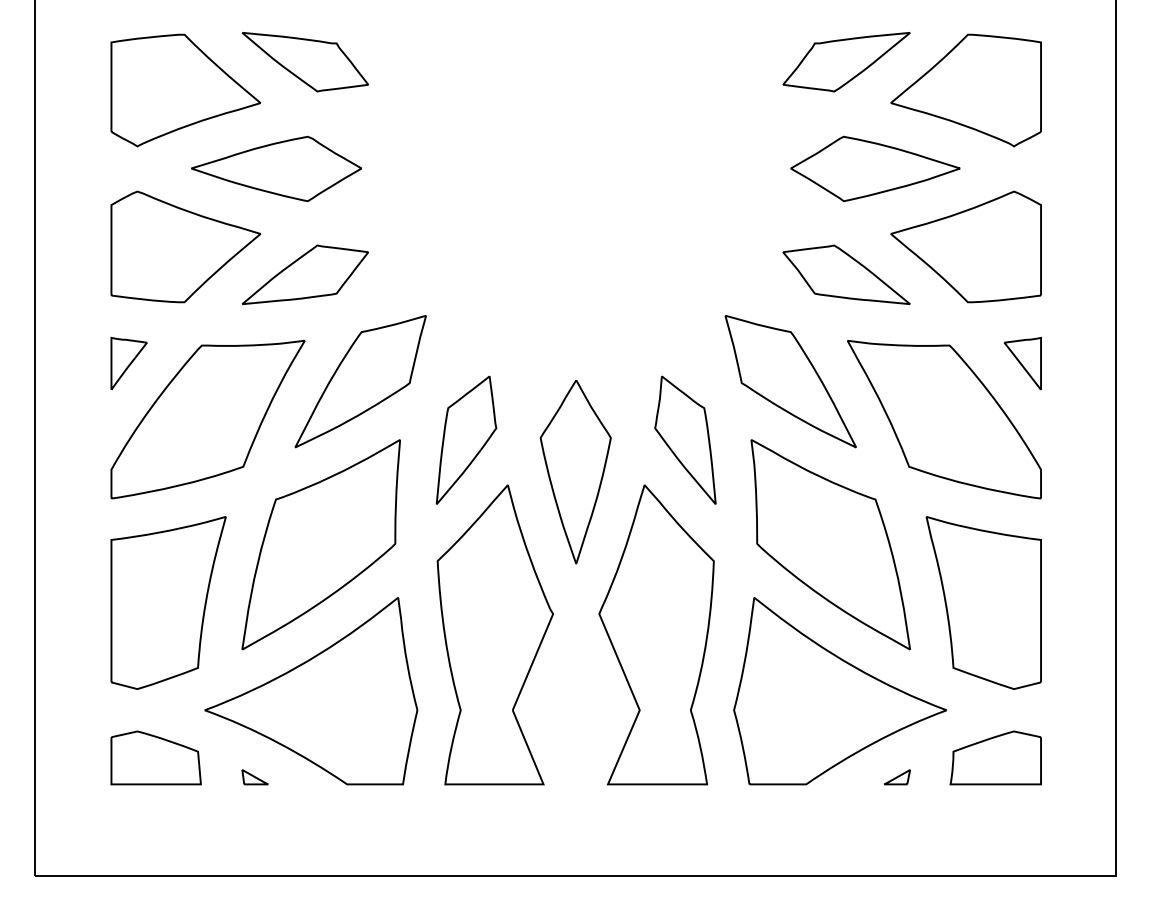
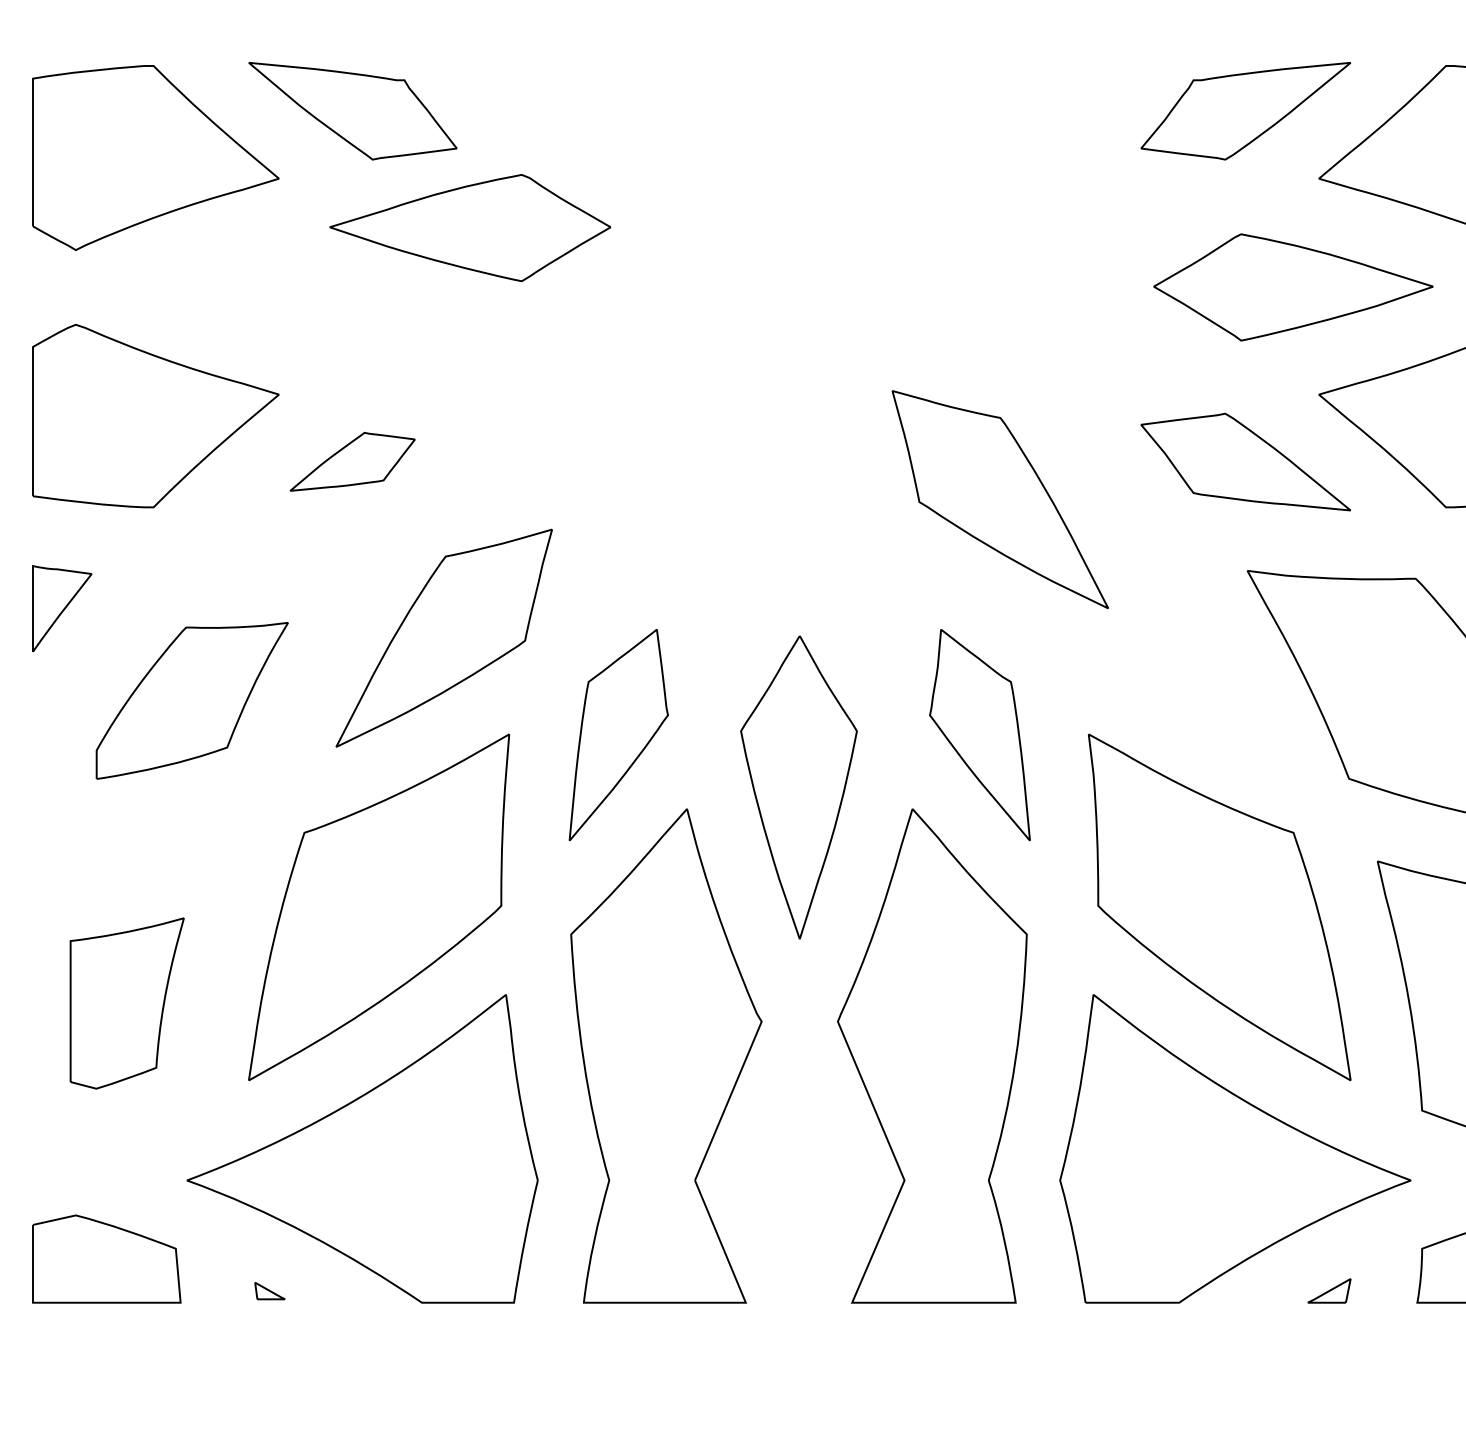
part: (276, 168) -> (470, 227), moved
part: (304, 274) -> (351, 461), size x0.6
part: (790, 381) -> (999, 499), moved
part: (207, 419) -> (191, 700), size x0.6
part: (168, 602) -> (127, 1002), size x0.6
part: (254, 777) -> (268, 1291), size x0.7

